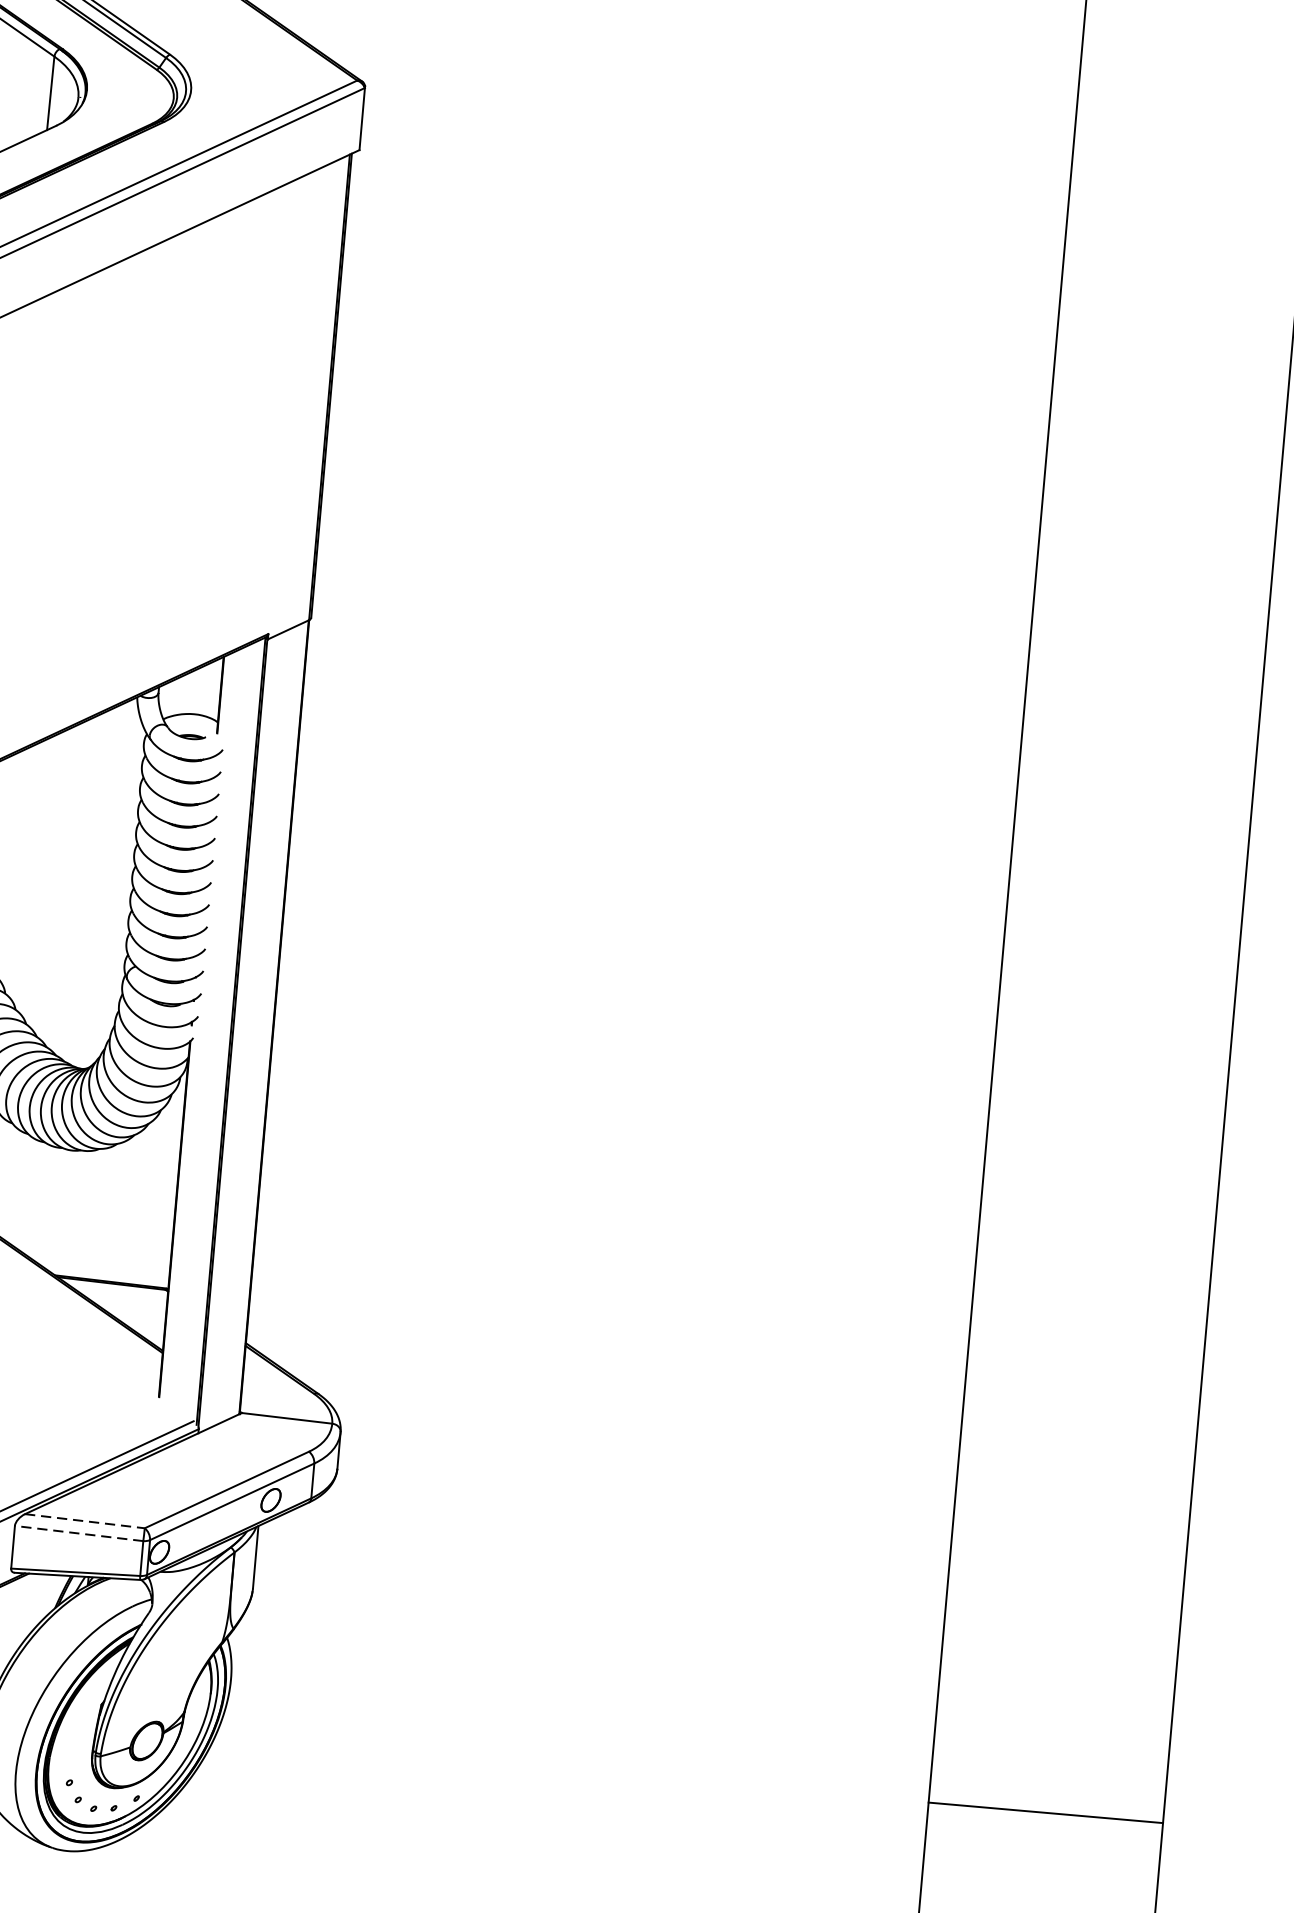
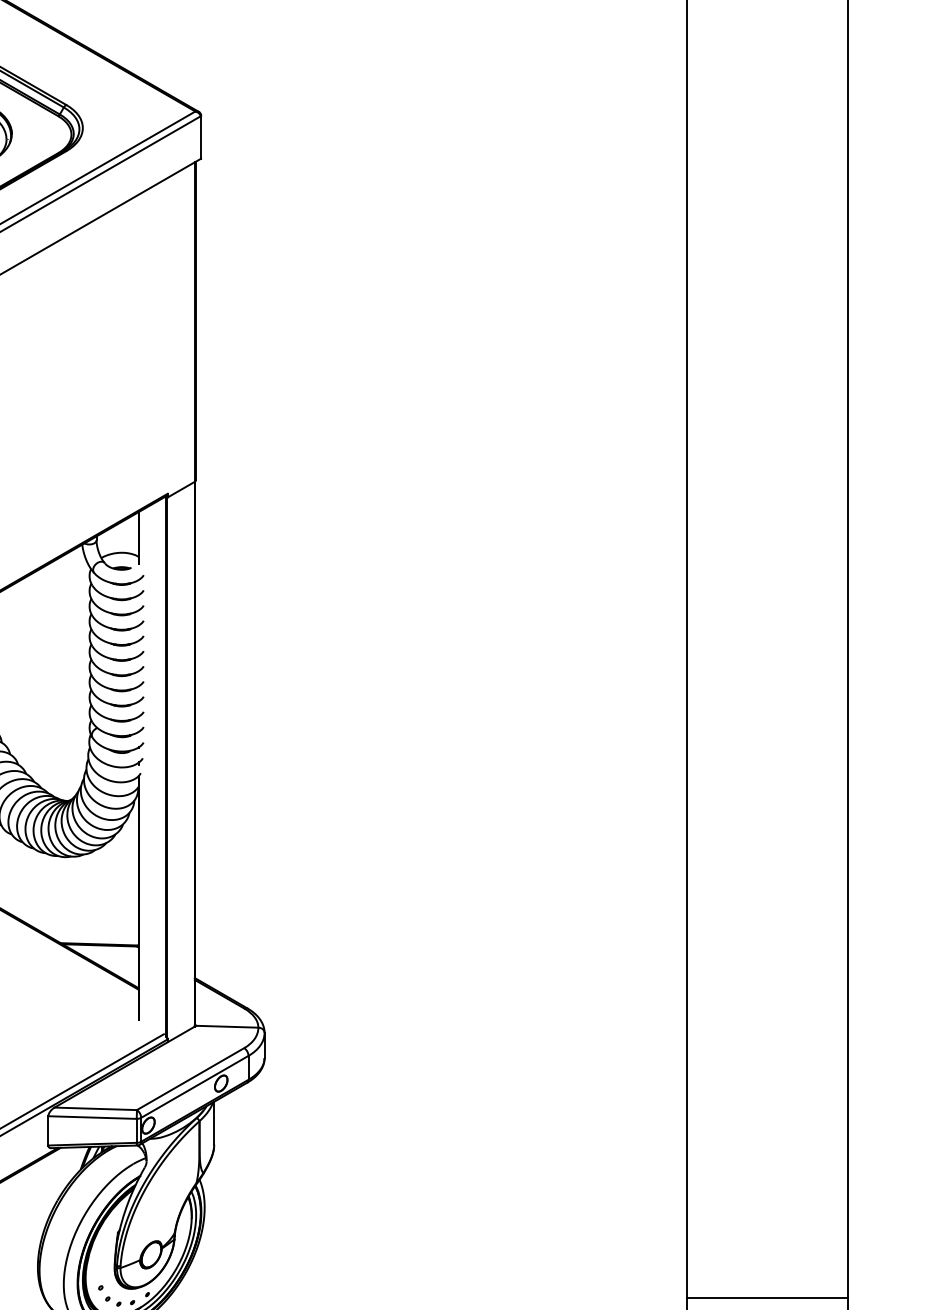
line: (86, 1520) -> (96, 1108), dashed -> solid
line: (79, 1533) -> (92, 1117), dashed -> solid
line: (1045, 1813) -> (767, 1298), moved

